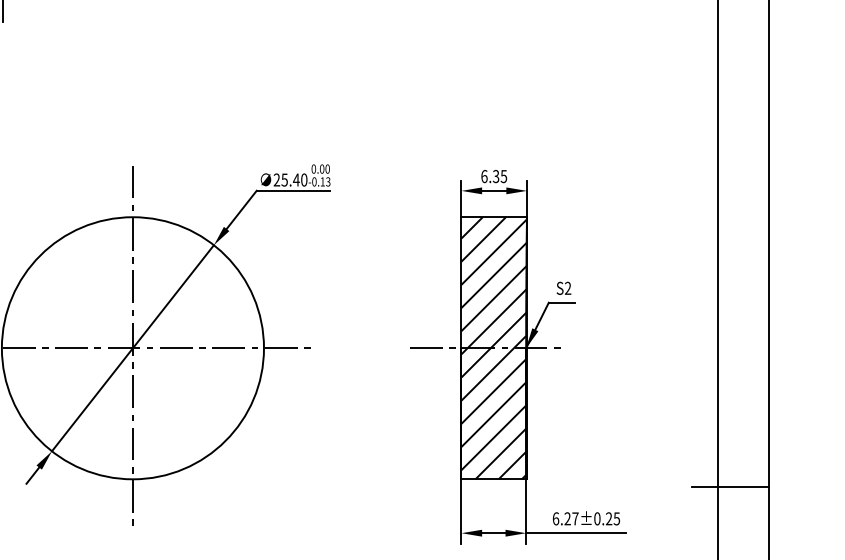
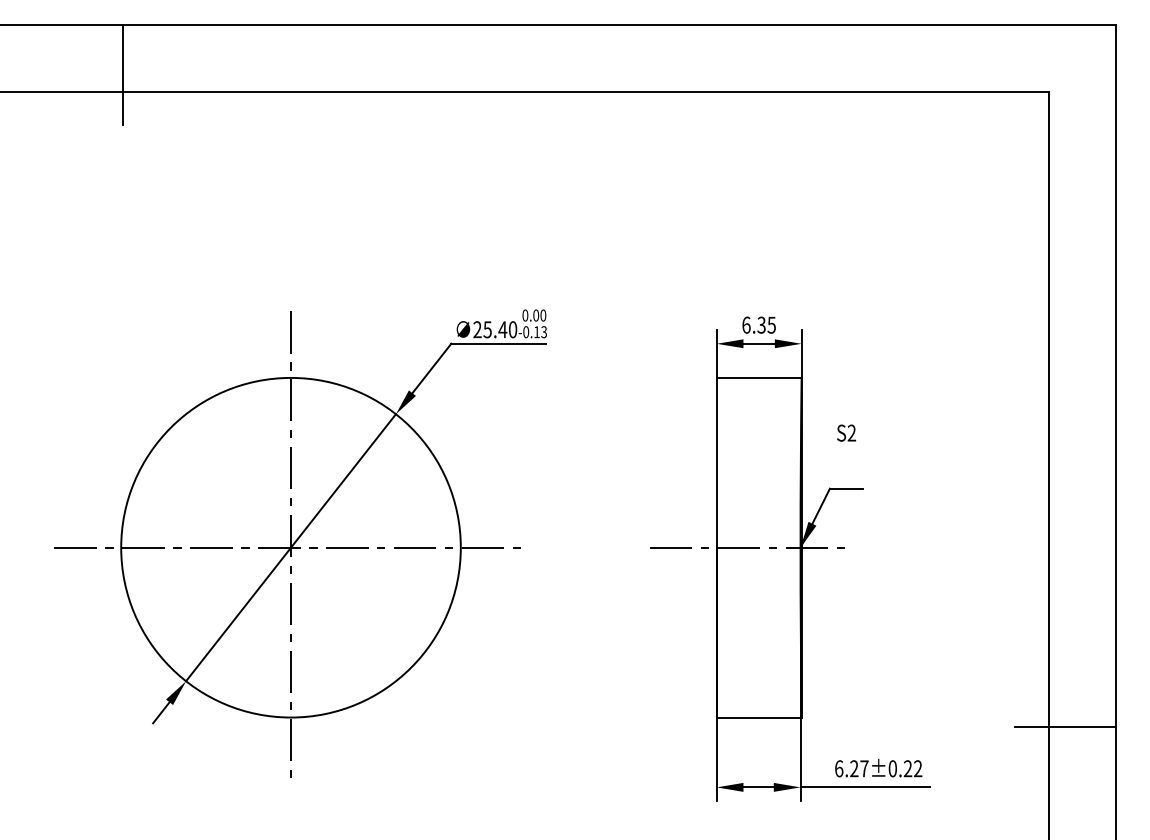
text: (563, 287) -> (846, 432), moved
hatch: (493, 348) -> (758, 547), removed
text: (616, 518) -> (917, 768), 6.27±0.25 -> 6.27±0.22

